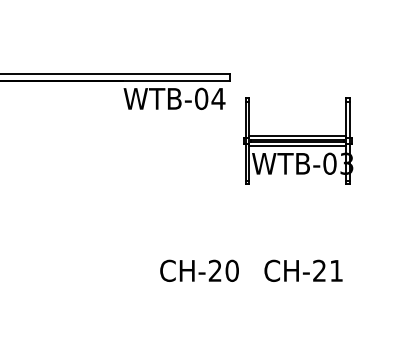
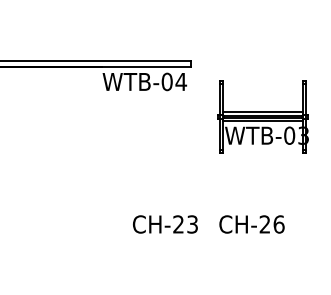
part: (297, 140) -> (262, 116), moved
text: (232, 270) -> (192, 224), CH-20 -> CH-23
text: (335, 270) -> (278, 224), CH-21 -> CH-26

